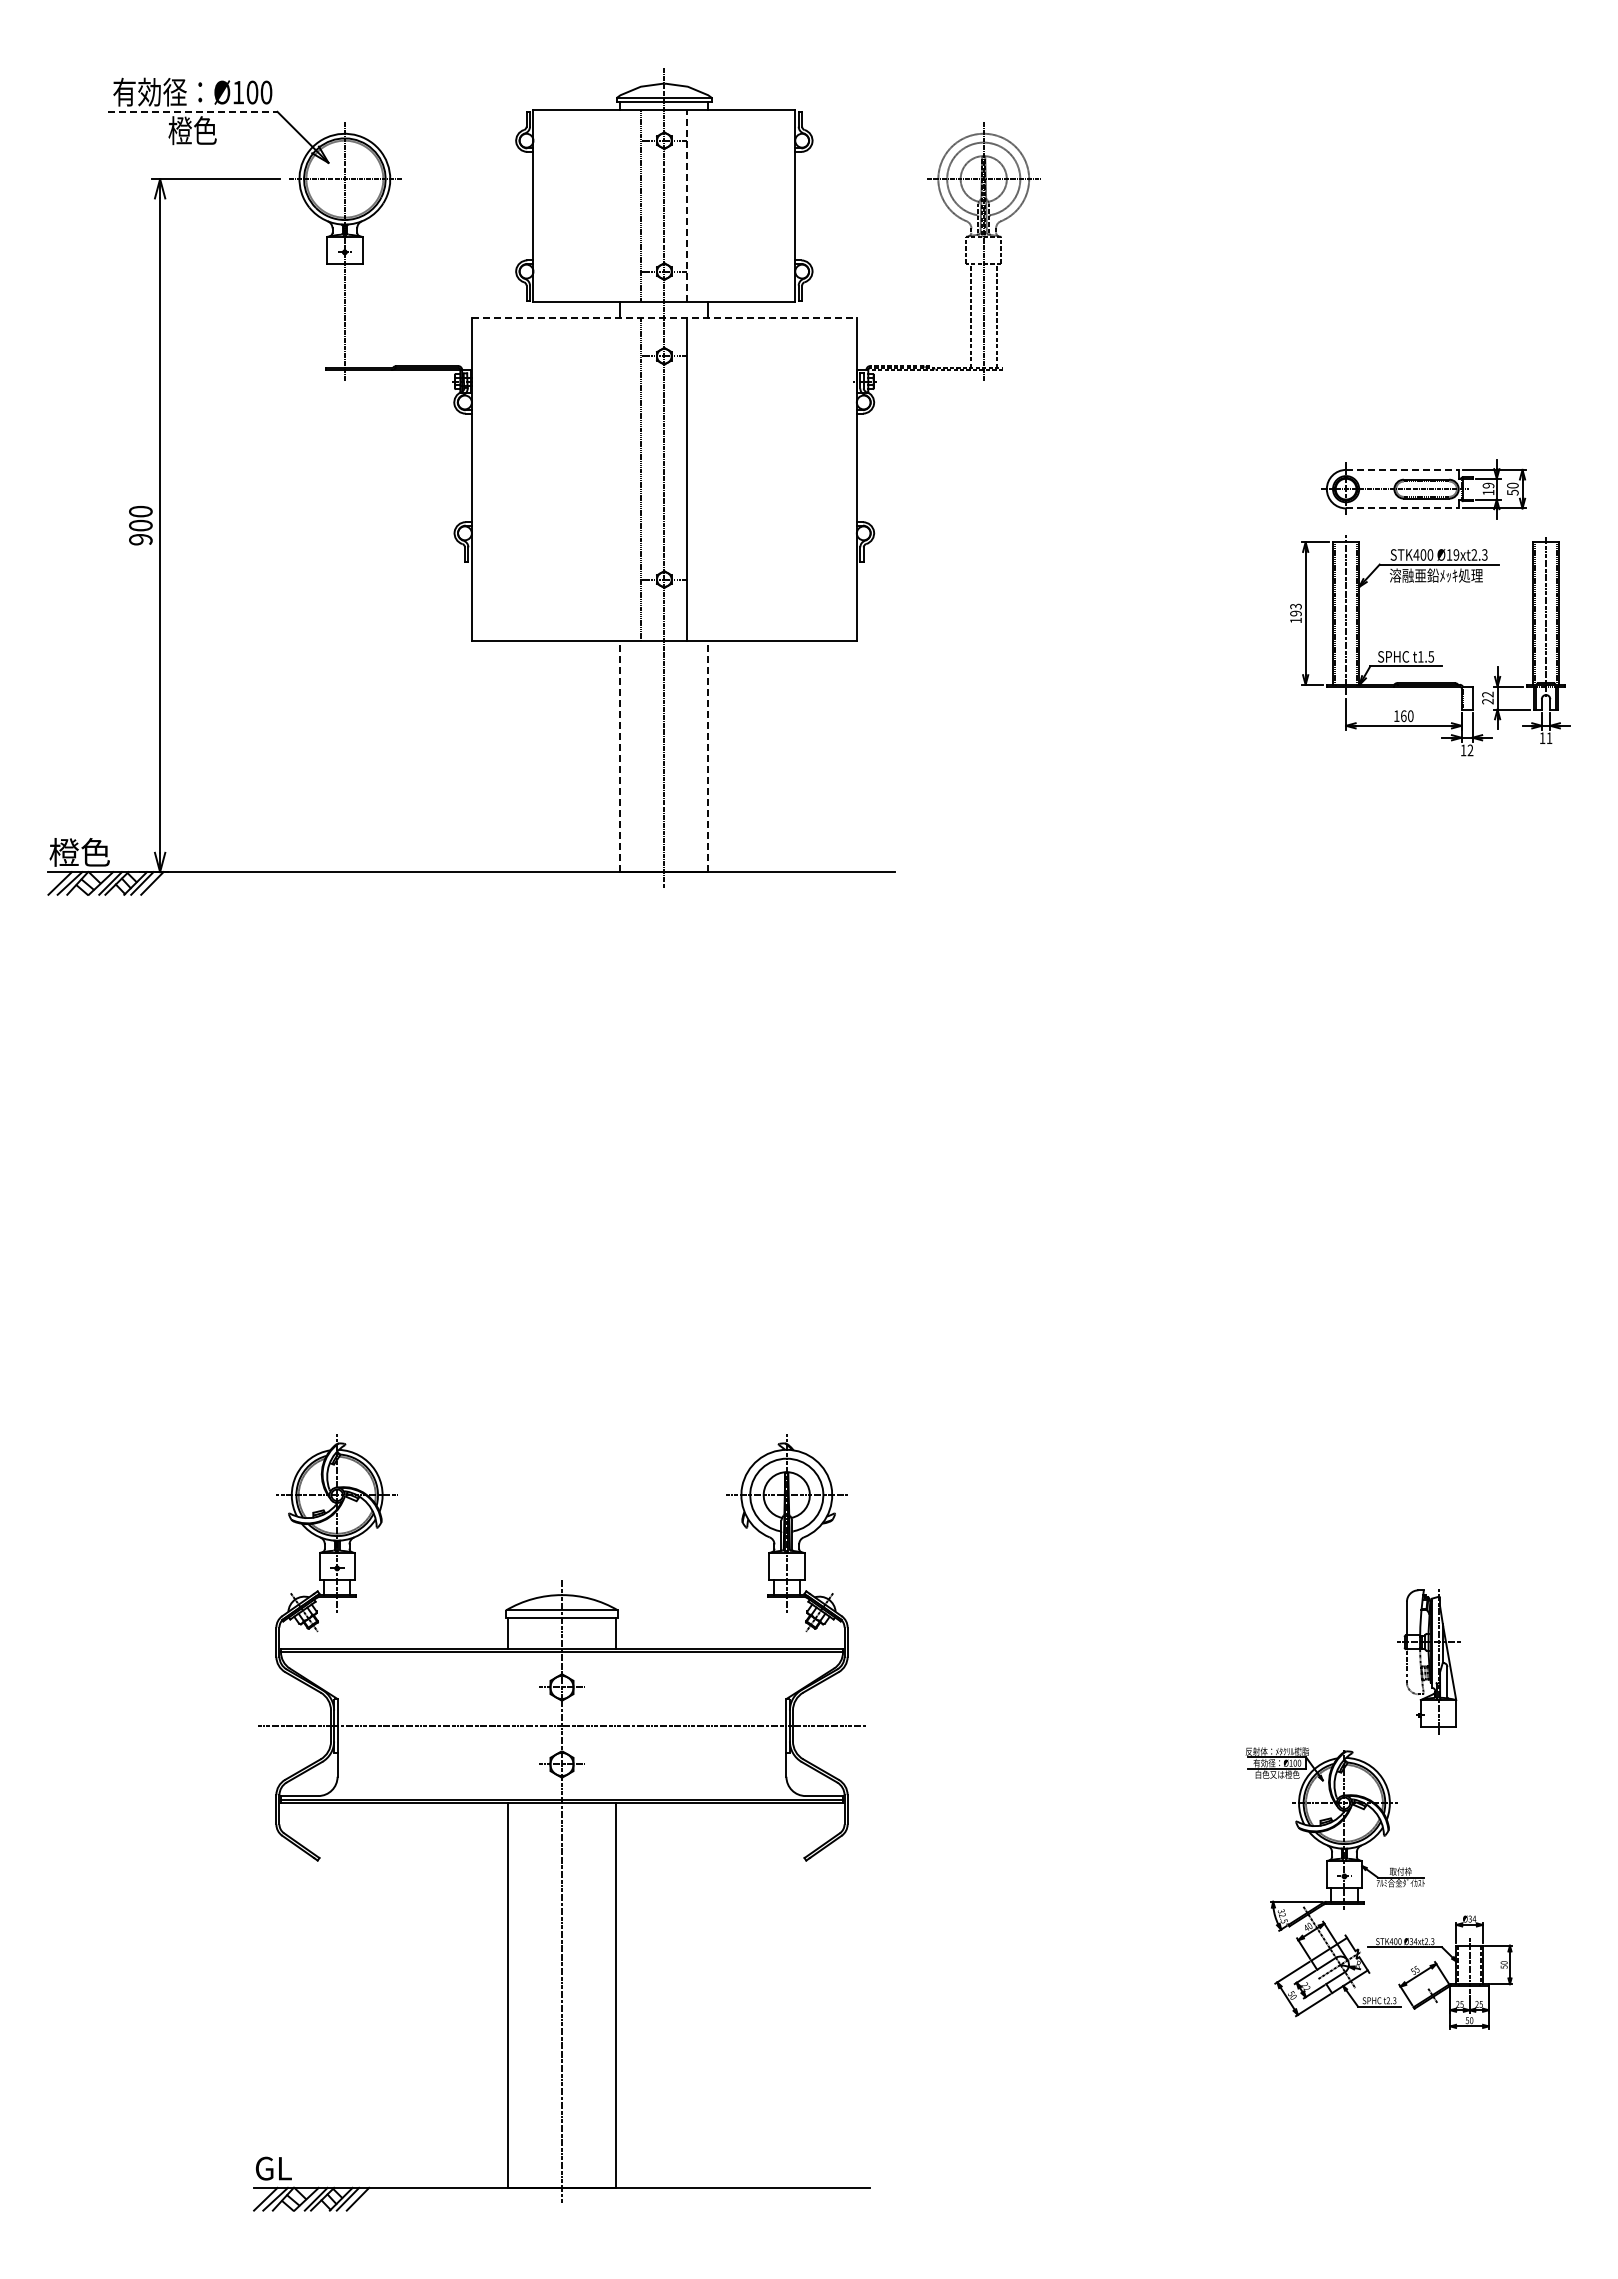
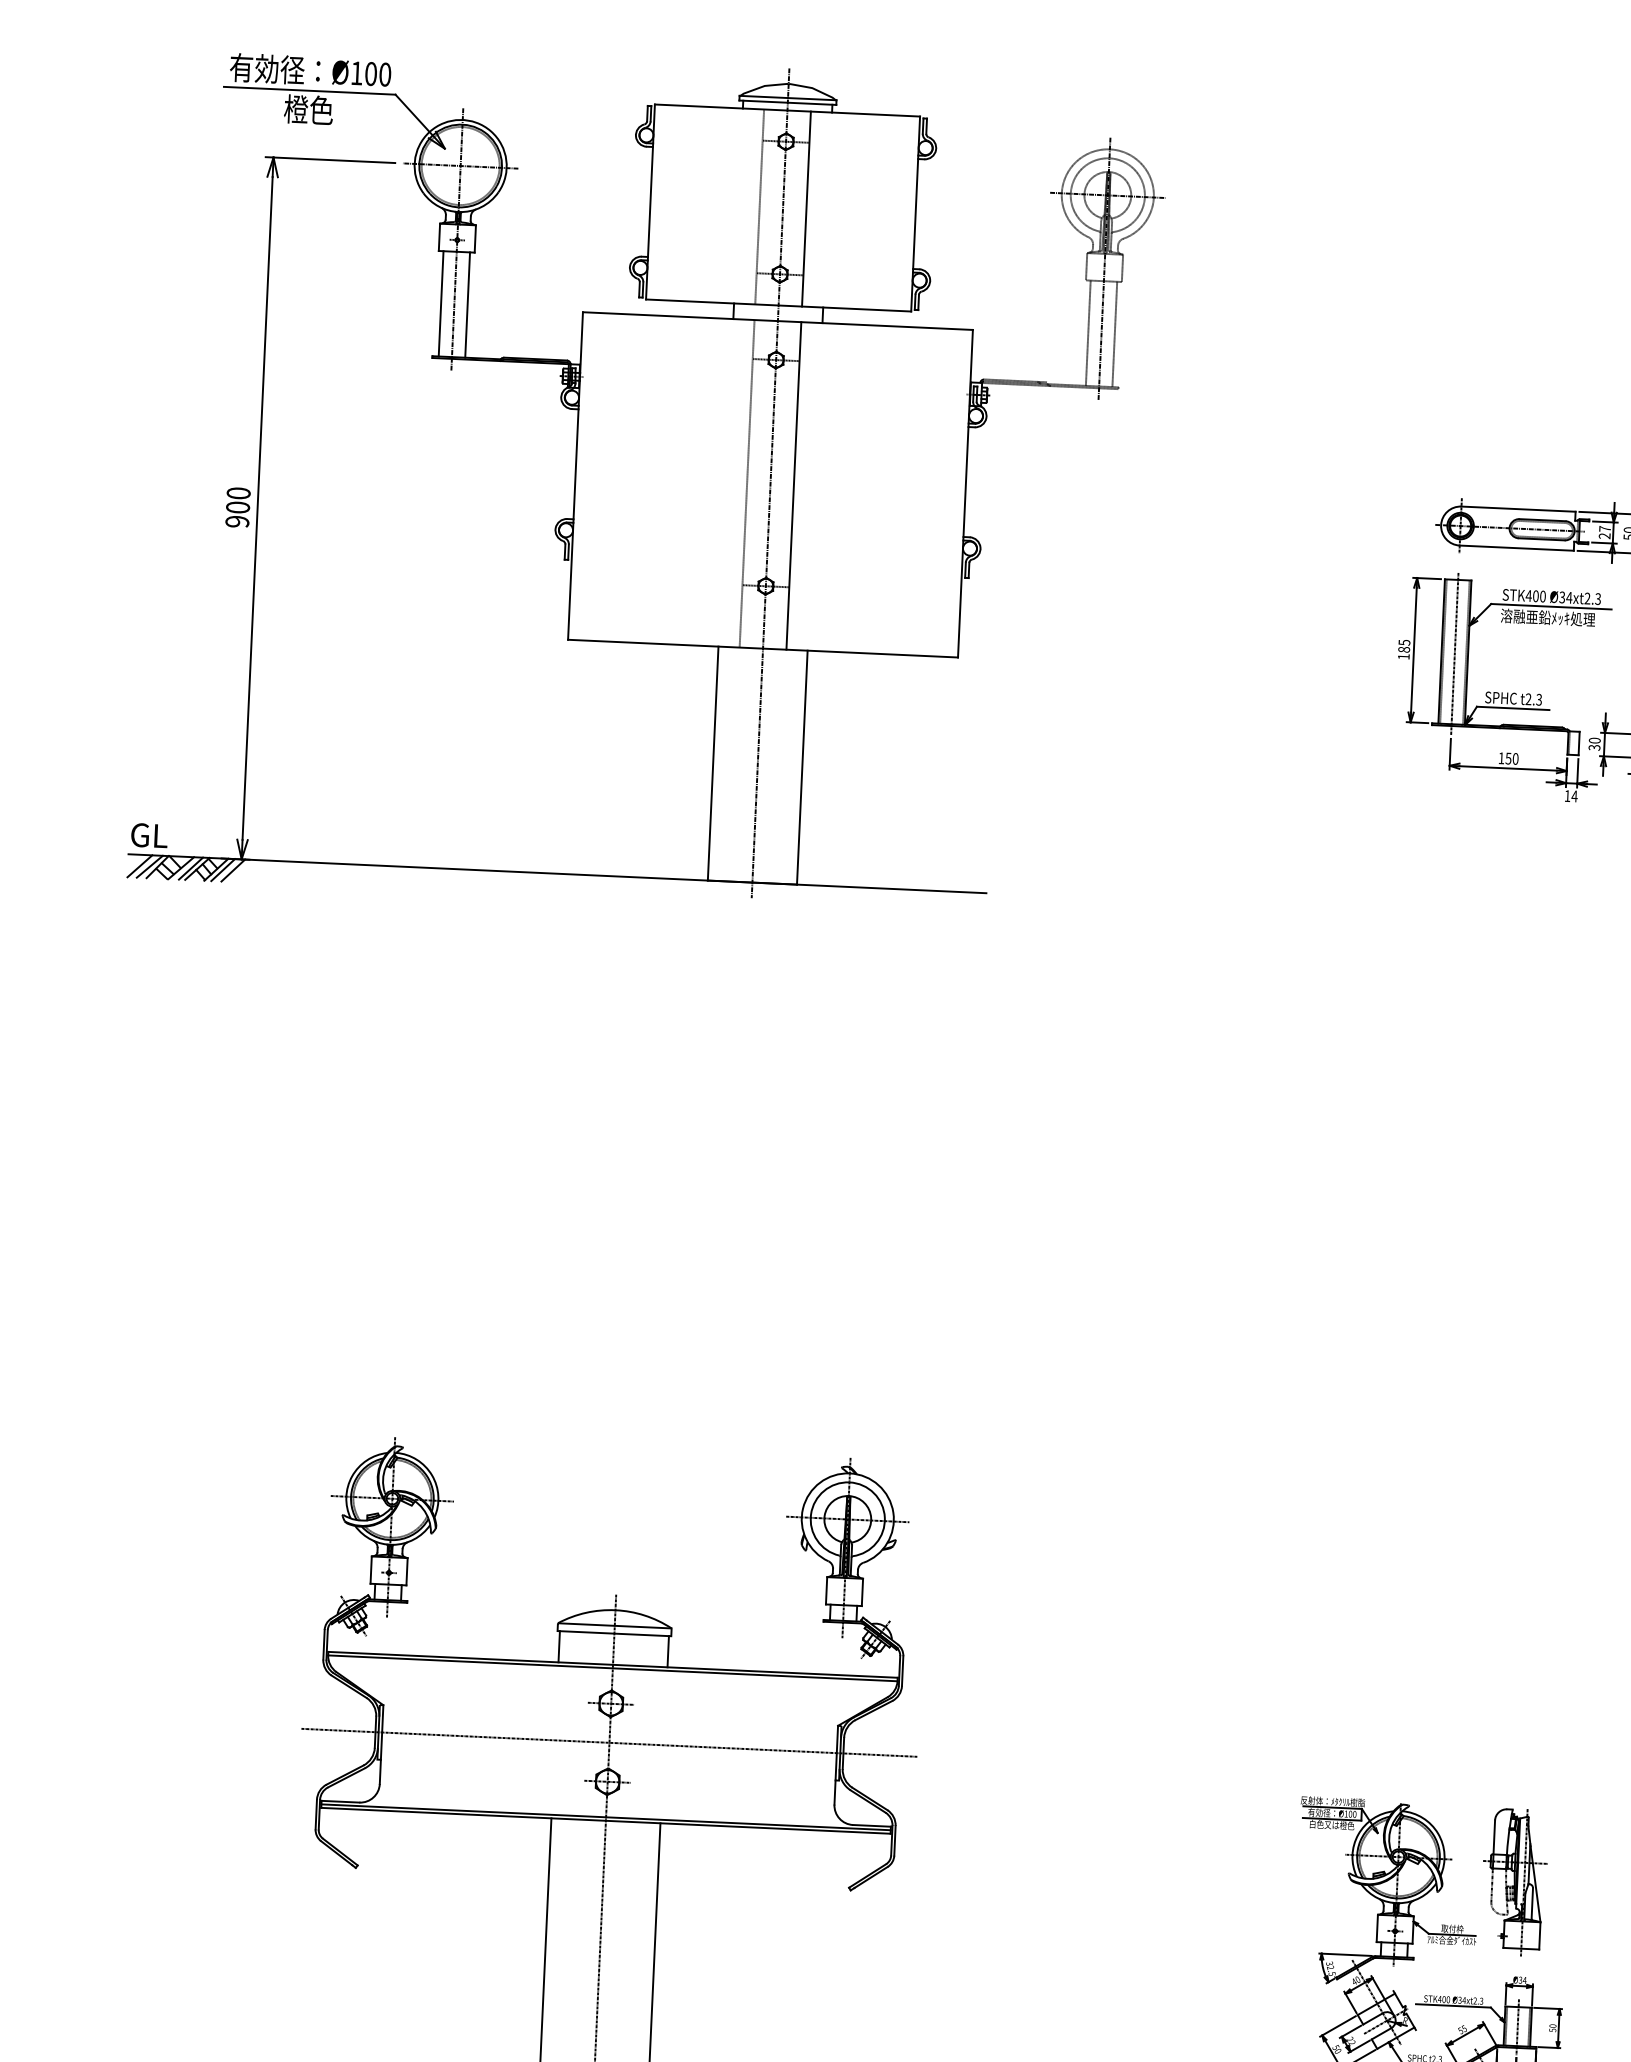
line: (192, 111) -> (309, 90), dashed -> solid
line: (687, 205) -> (806, 208), dashed -> solid
line: (331, 315) -> (440, 303), added
line: (357, 315) -> (467, 304), added
line: (664, 317) -> (778, 320), dashed -> solid
line: (1402, 469) -> (1518, 508), dashed -> solid
text: (1488, 488) -> (1604, 531), 19 -> 27
line: (1402, 508) -> (1516, 548), dashed -> solid
text: (1452, 554) -> (1565, 597), Ø19xt2.3 -> Ø34xt2.3
text: (1295, 609) -> (1403, 645), 193 -> 185
text: (1426, 656) -> (1534, 699), t1.5 -> t2.3
text: (1487, 697) -> (1594, 743), 22 -> 30
text: (1403, 715) -> (1508, 757), 160 -> 150
text: (1470, 750) -> (1574, 796), 12 -> 14
line: (620, 756) -> (713, 763), dashed -> solid
line: (708, 756) -> (802, 767), dashed -> solid
text: (79, 852) -> (160, 835), 橙色 -> GL
part: (1428, 1661) -> (1514, 1881), moved

